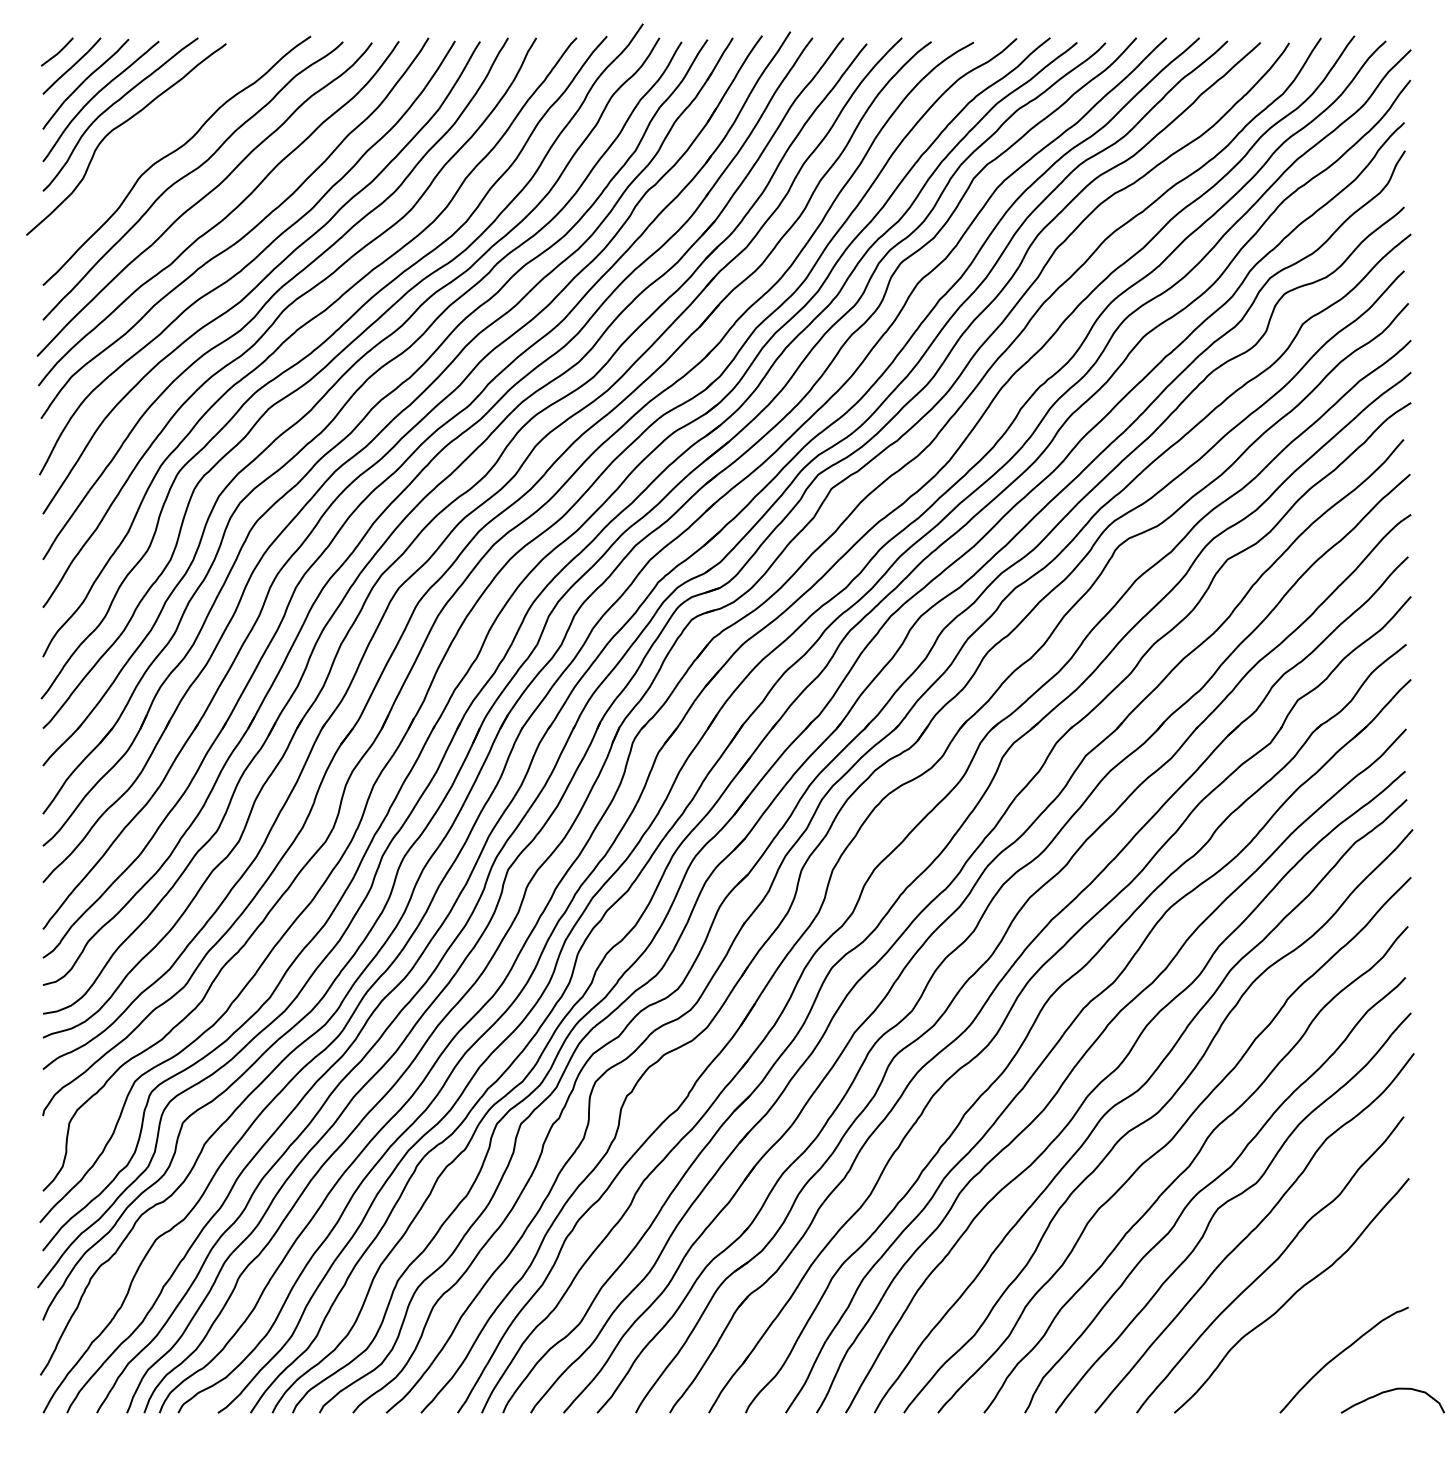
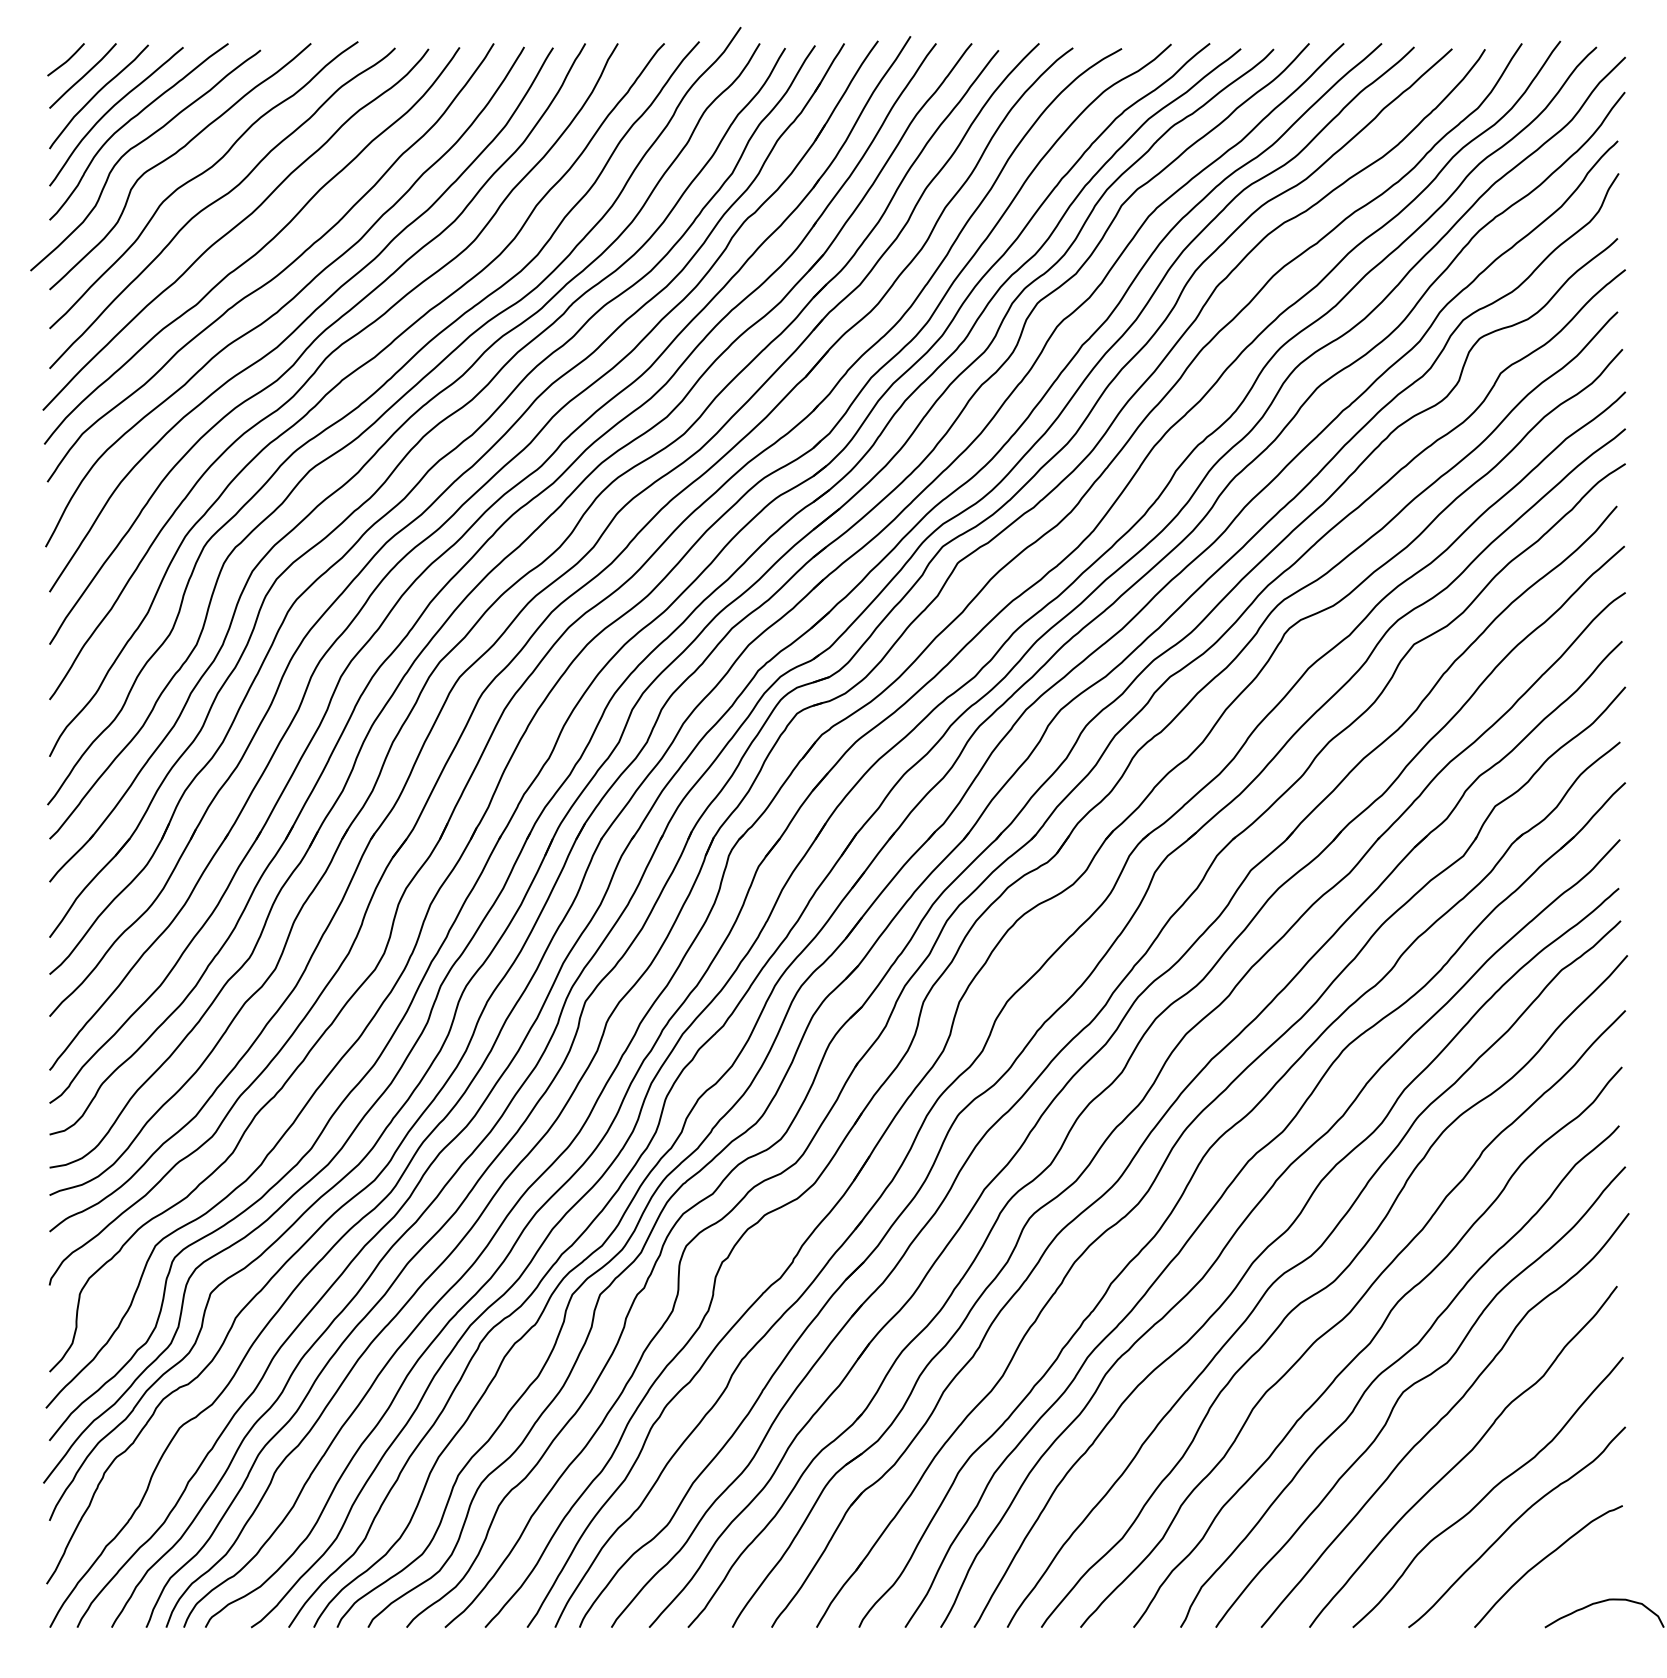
curve: (151, 135) -> (174, 155), added
curve: (1314, 1322) -> (1514, 1523), added

